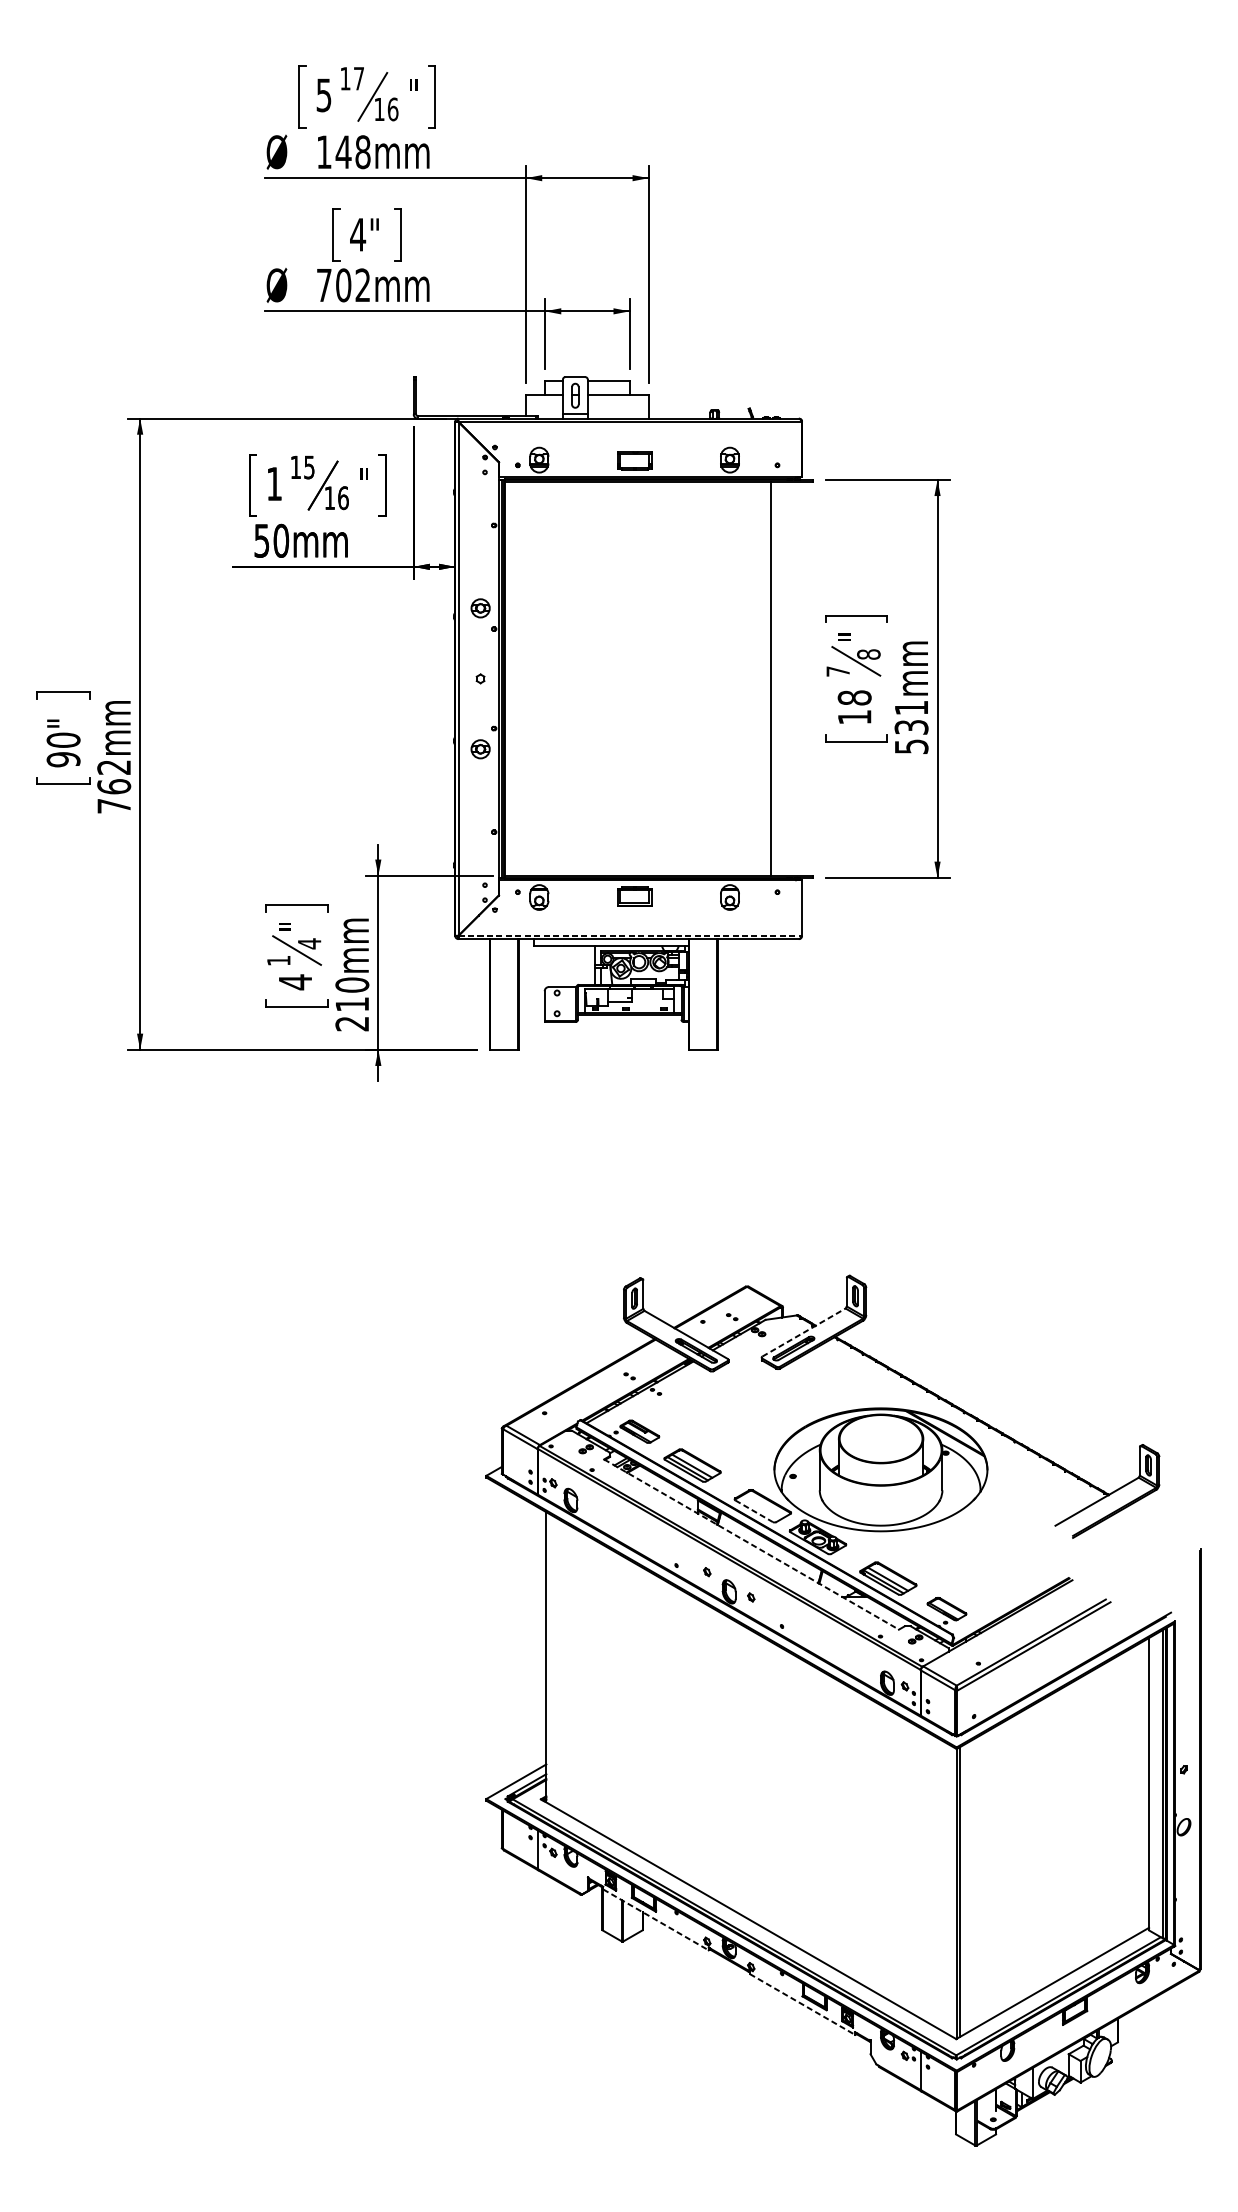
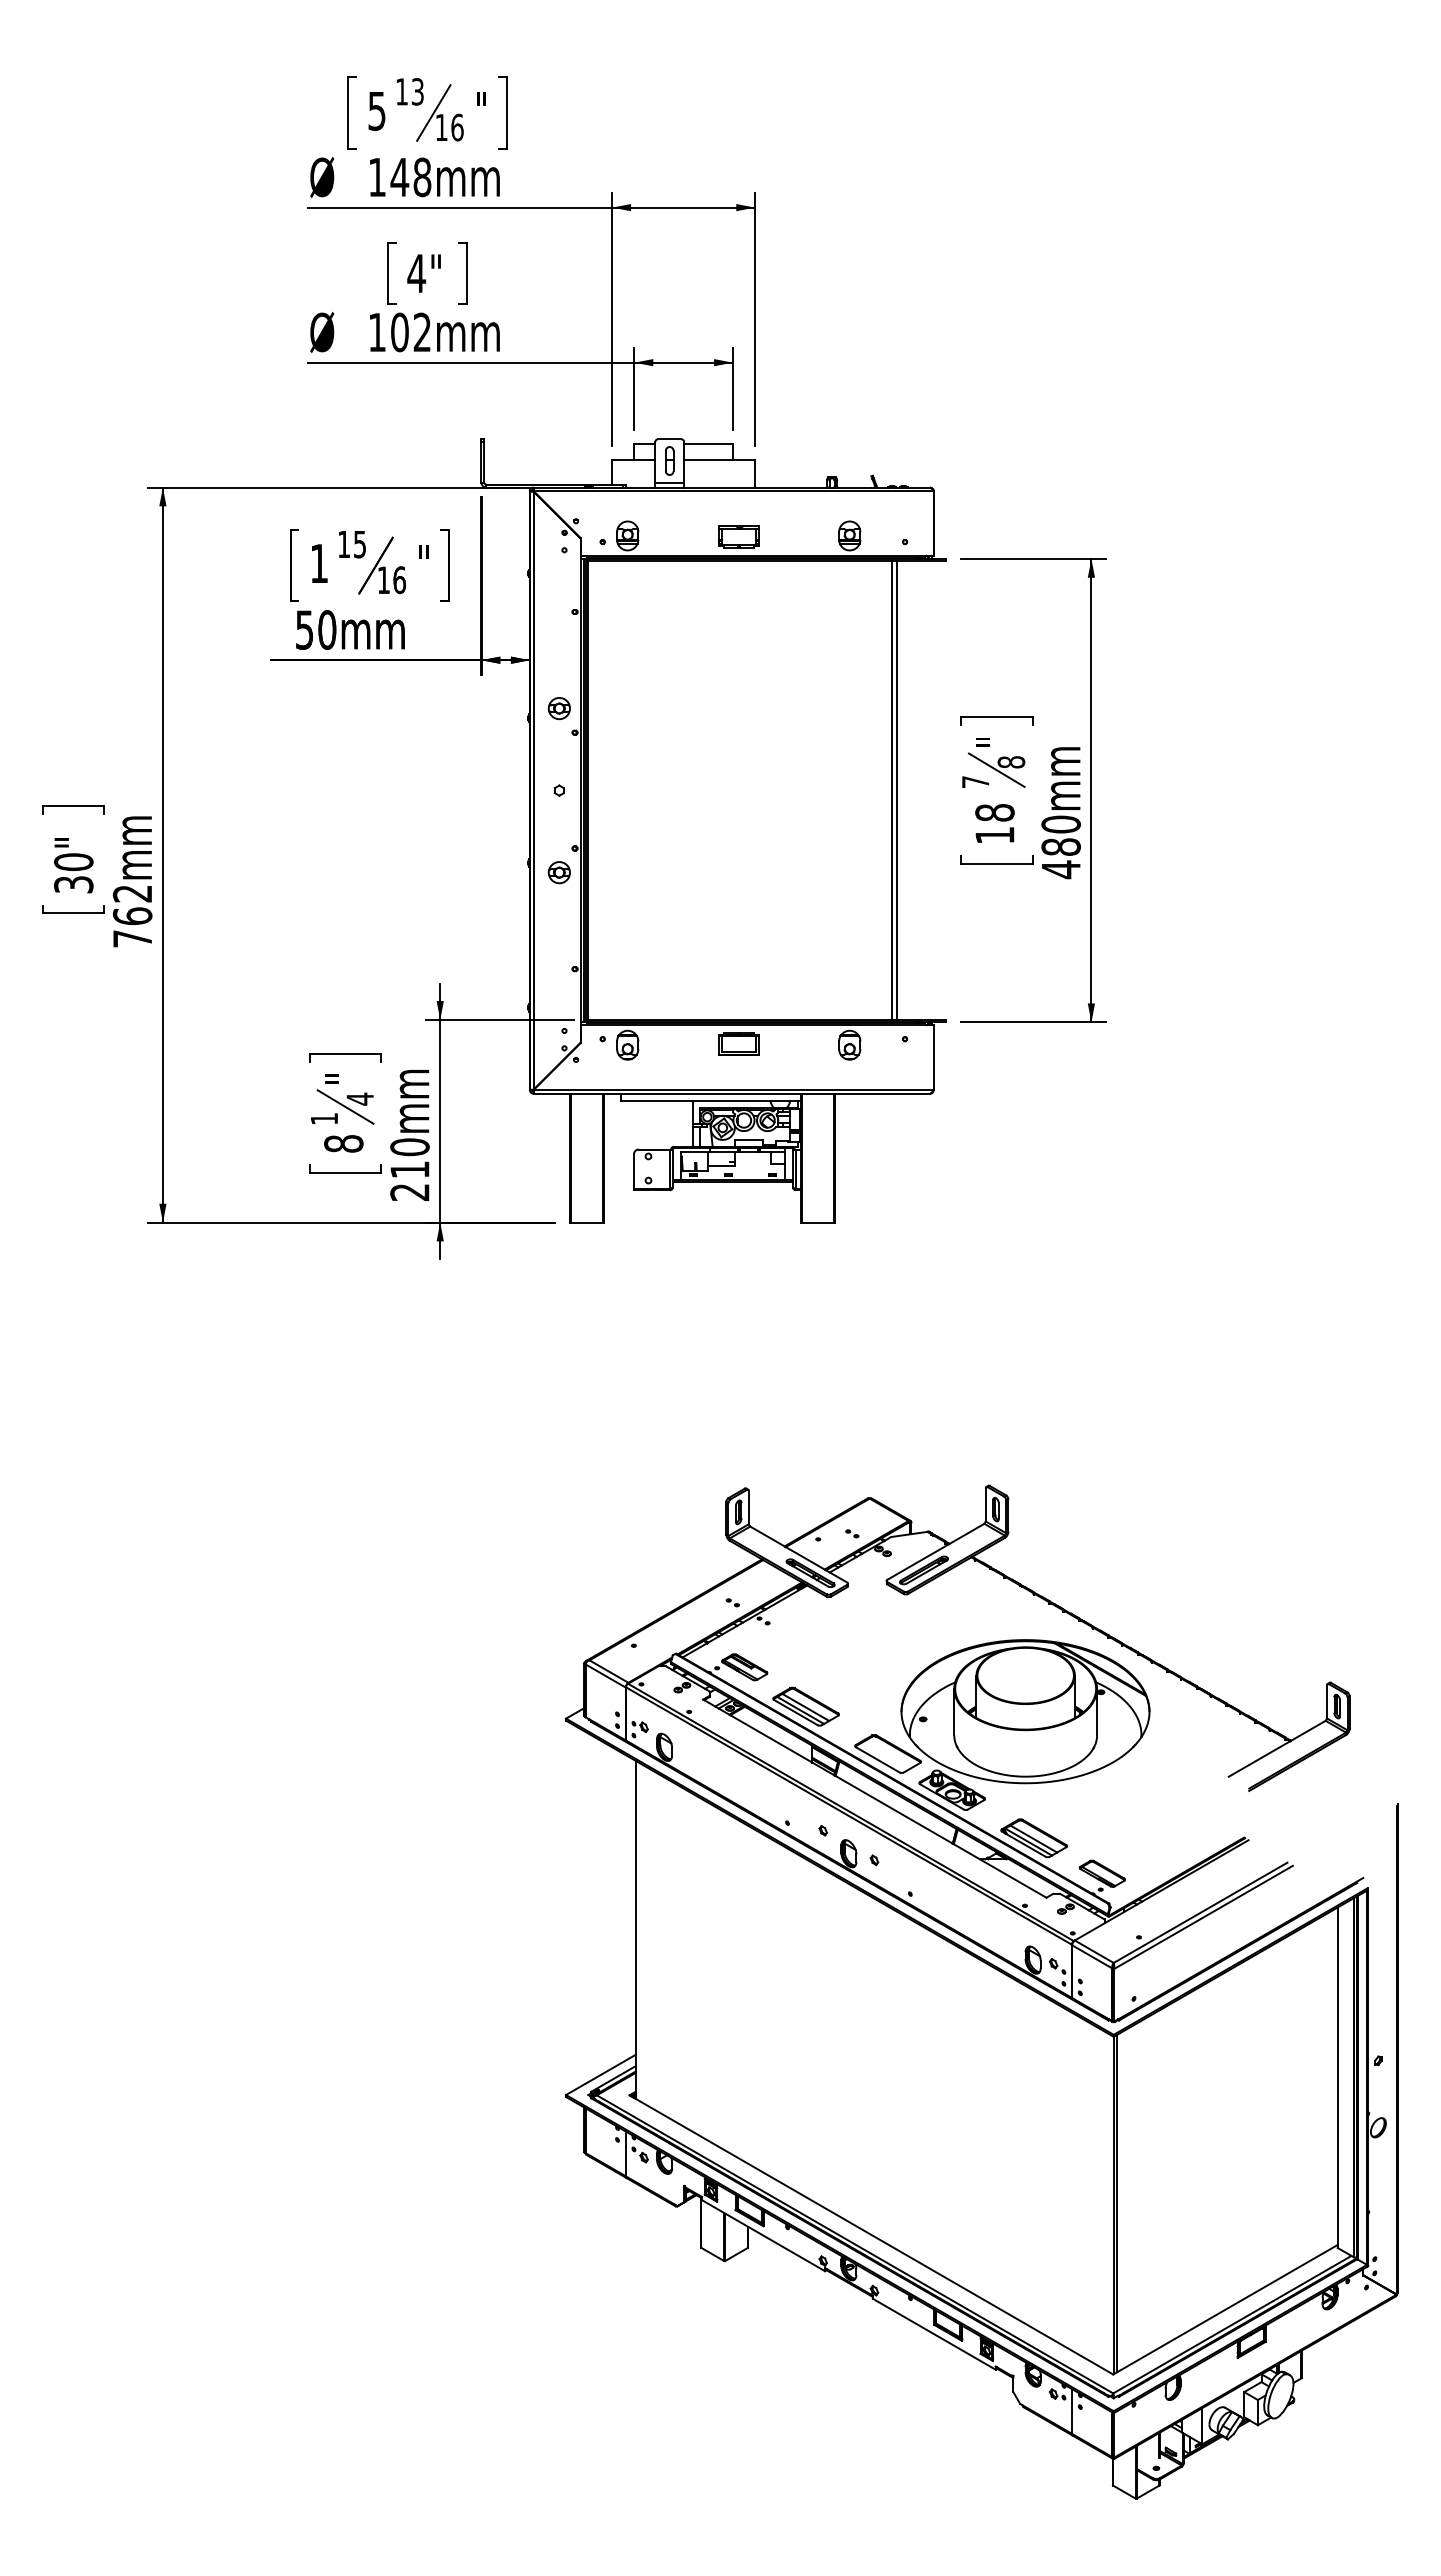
text: (358, 78) -> (417, 91), 17 -> 13
text: (324, 285) -> (377, 332), 702mm -> 102mm
line: (766, 678) -> (892, 790), added
text: (910, 727) -> (1060, 847), 531mm -> 480mm
text: (63, 759) -> (73, 884), 90" -> 30"
line: (631, 935) -> (734, 1089), dashed -> solid
text: (295, 981) -> (343, 1143), 4 -> 8
line: (803, 1332) -> (935, 1551), dashed -> solid
line: (754, 1511) -> (878, 1760), dashed -> solid
line: (752, 1544) -> (875, 1798), dashed -> solid
line: (655, 1919) -> (763, 2235), dashed -> solid
line: (802, 2004) -> (934, 2334), dashed -> solid

